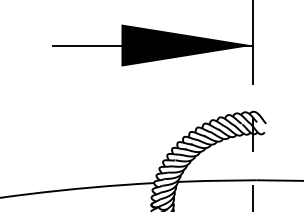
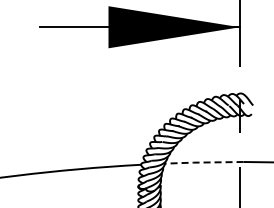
line: (216, 180) -> (203, 162), solid -> dashed

